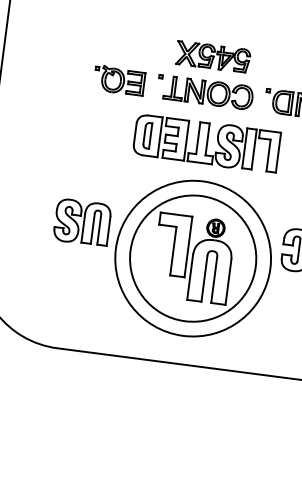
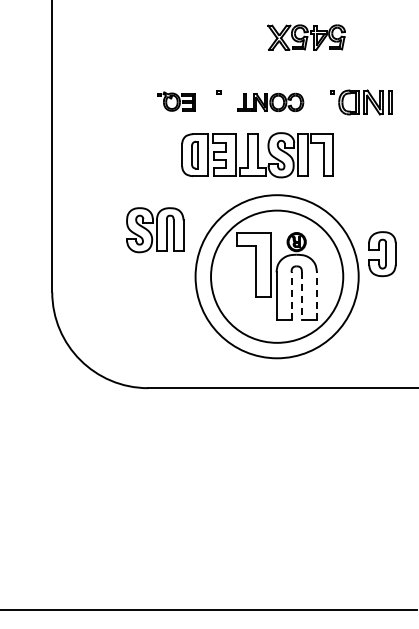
part: (212, 56) -> (306, 37), moved
part: (119, 80) -> (176, 101), size x0.7
part: (208, 92) -> (270, 102), size x0.7
part: (206, 143) -> (257, 155), moved
part: (82, 222) -> (155, 230), moved
line: (204, 279) -> (291, 296), solid -> dashed
line: (213, 280) -> (301, 296), solid -> dashed
line: (228, 282) -> (316, 296), solid -> dashed

